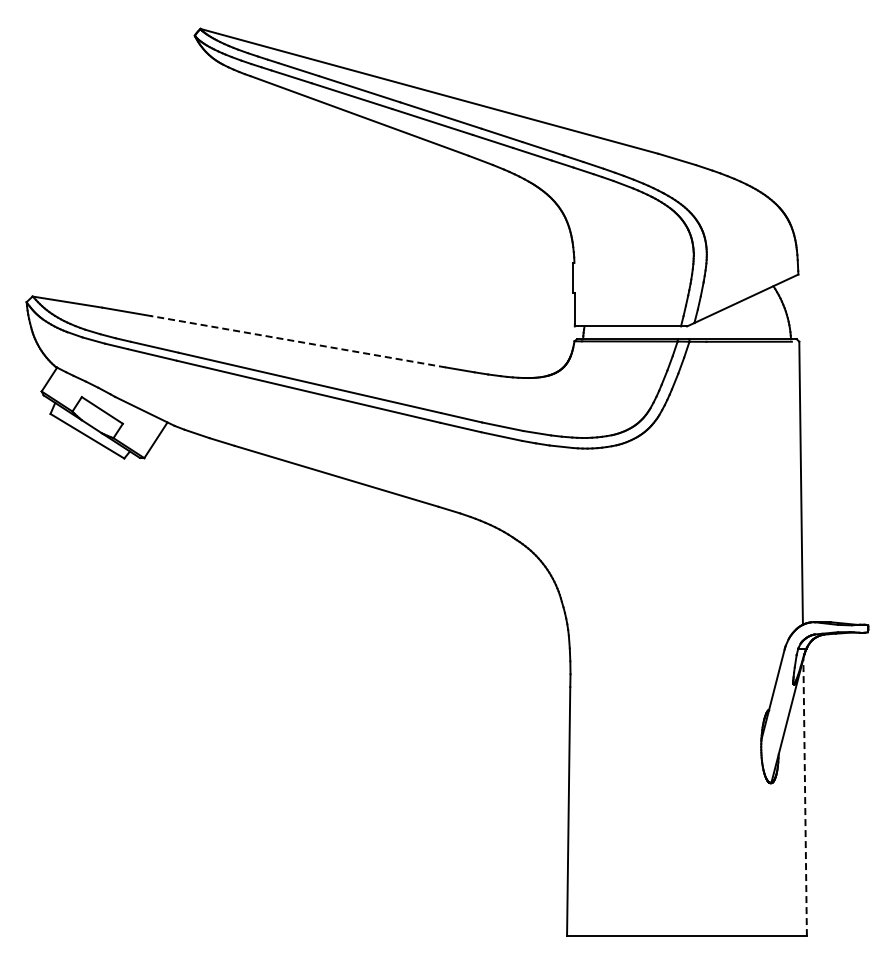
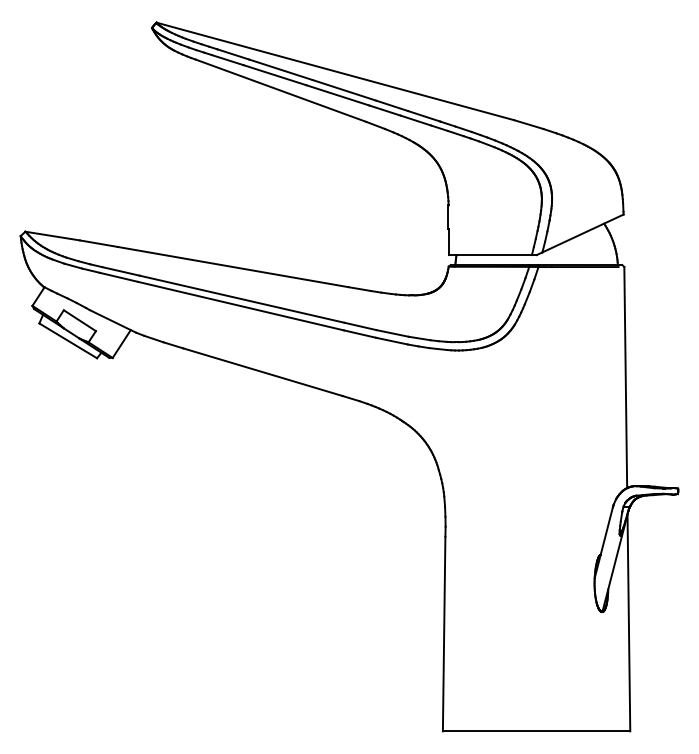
line: (298, 341) -> (233, 266), dashed -> solid
line: (805, 797) -> (629, 623), dashed -> solid

